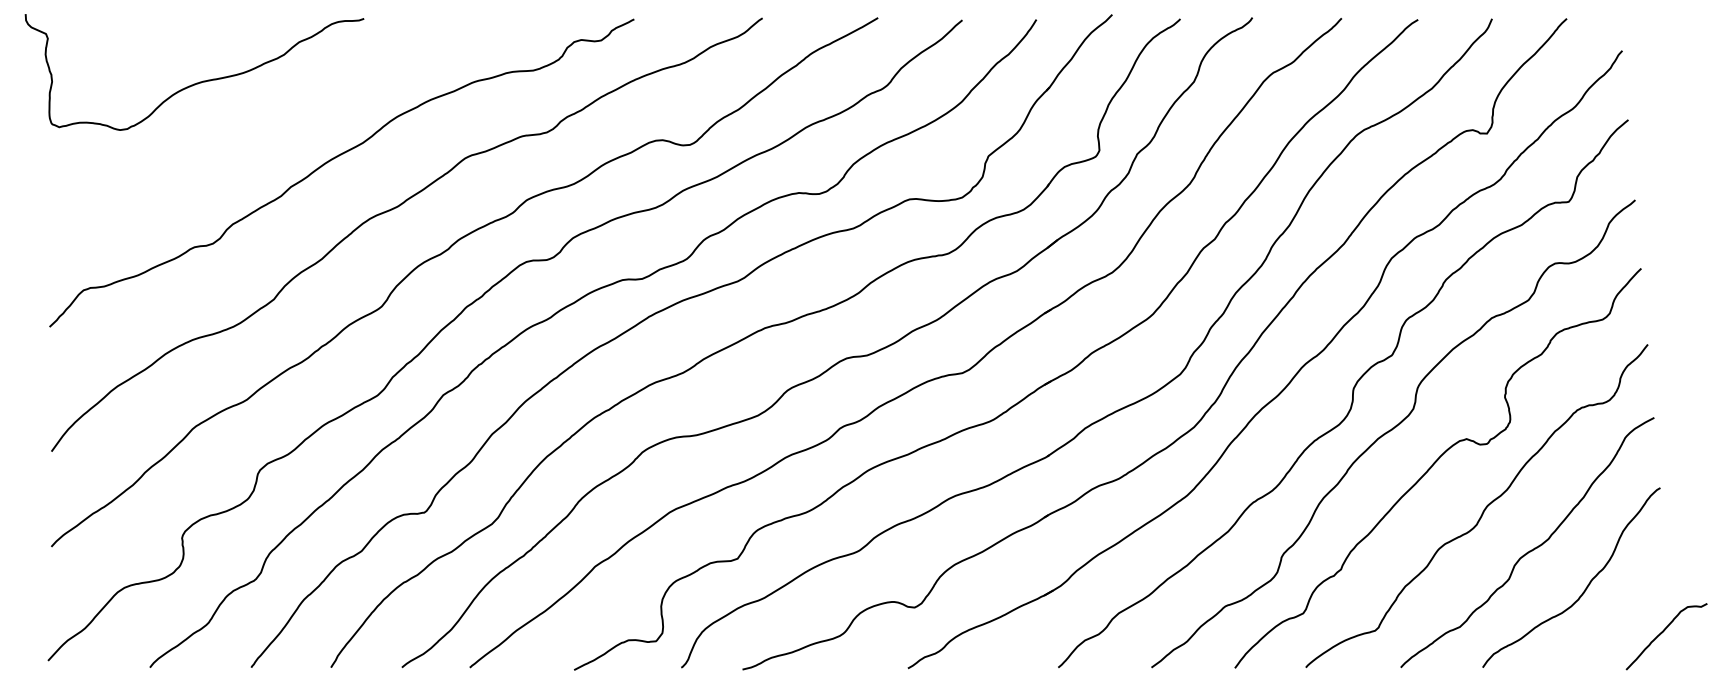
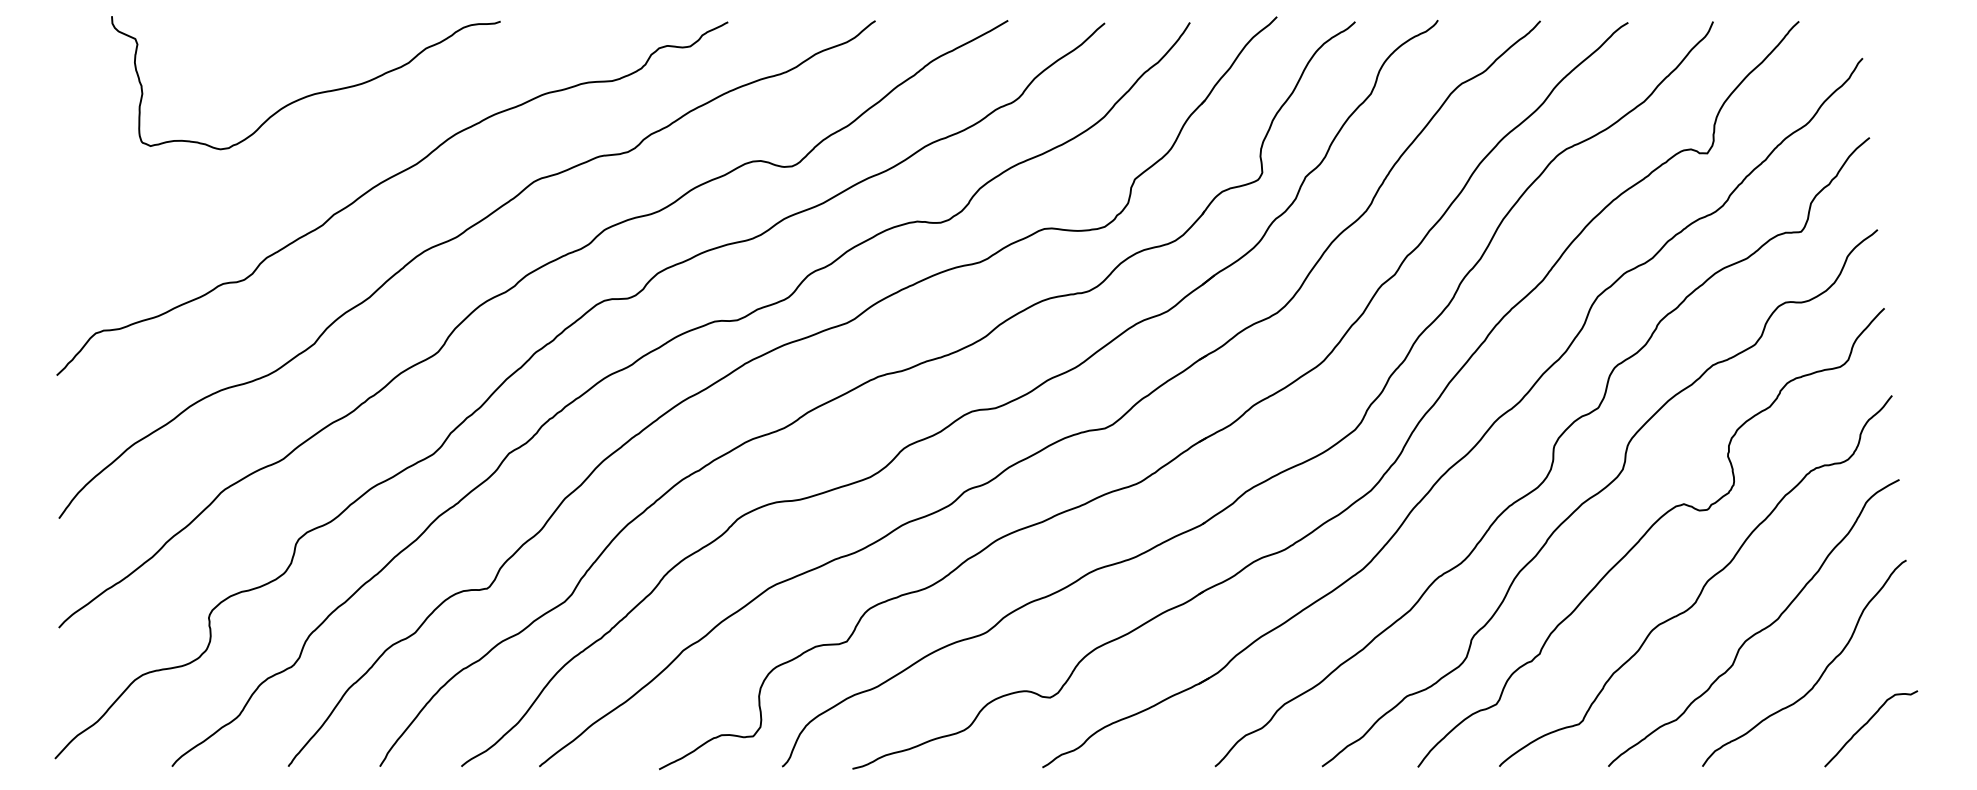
curve: (196, 82) -> (308, 94), moved
curve: (1663, 632) -> (1867, 723), moved

